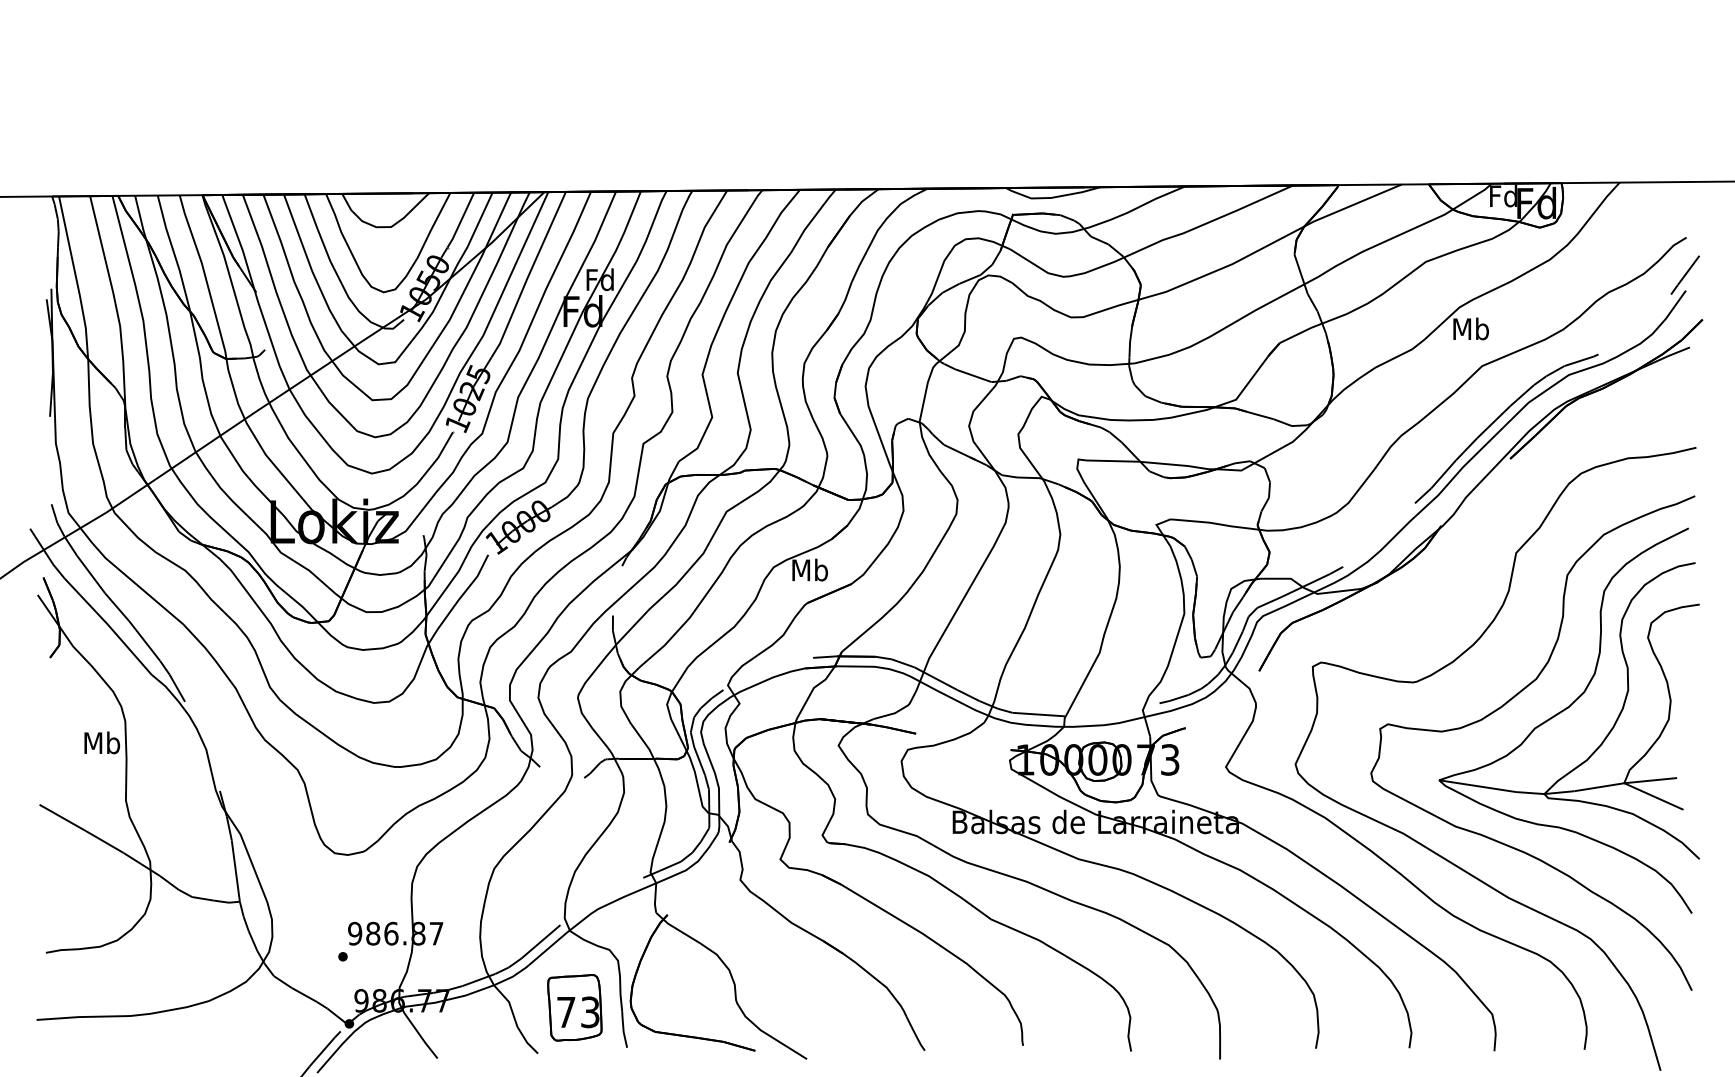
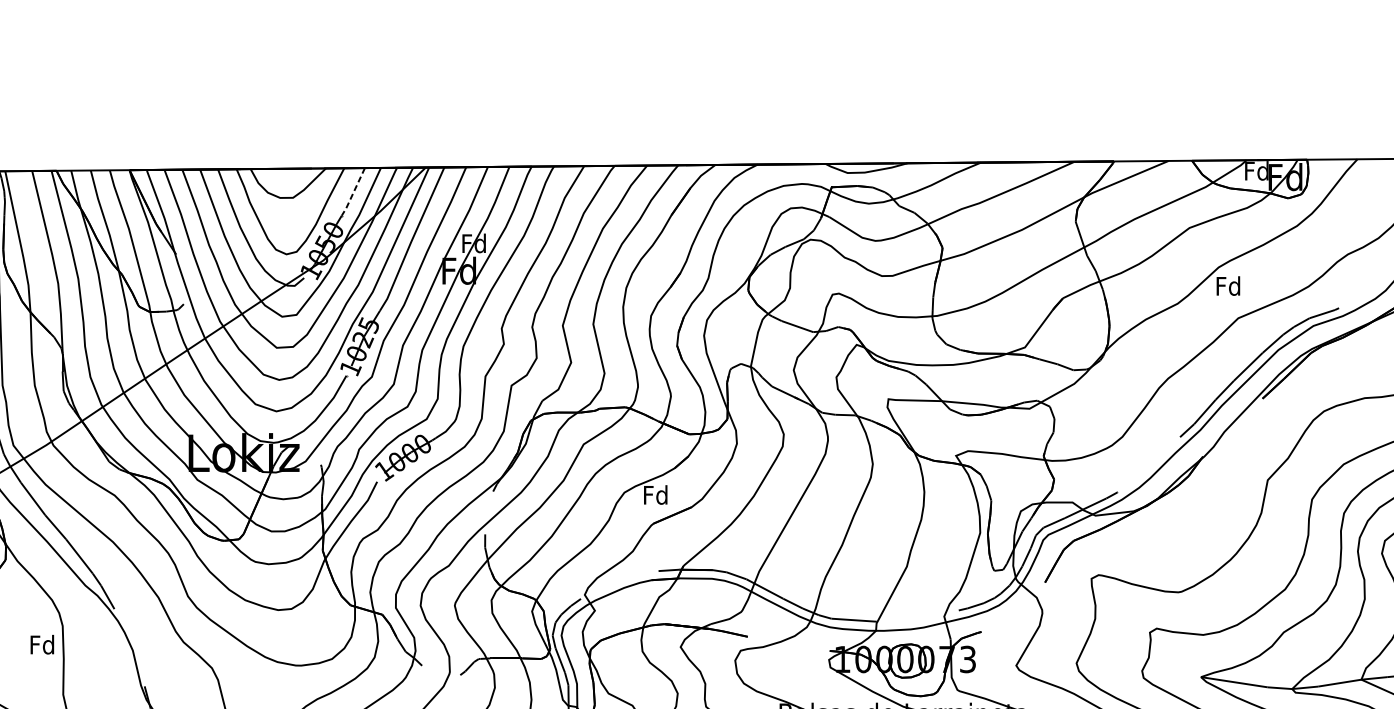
line: (460, 221) -> (353, 192), solid -> dashed
text: (1470, 328) -> (1228, 285), Mb -> Fd
text: (809, 569) -> (655, 494), Mb -> Fd
text: (102, 742) -> (42, 644), Mb -> Fd

